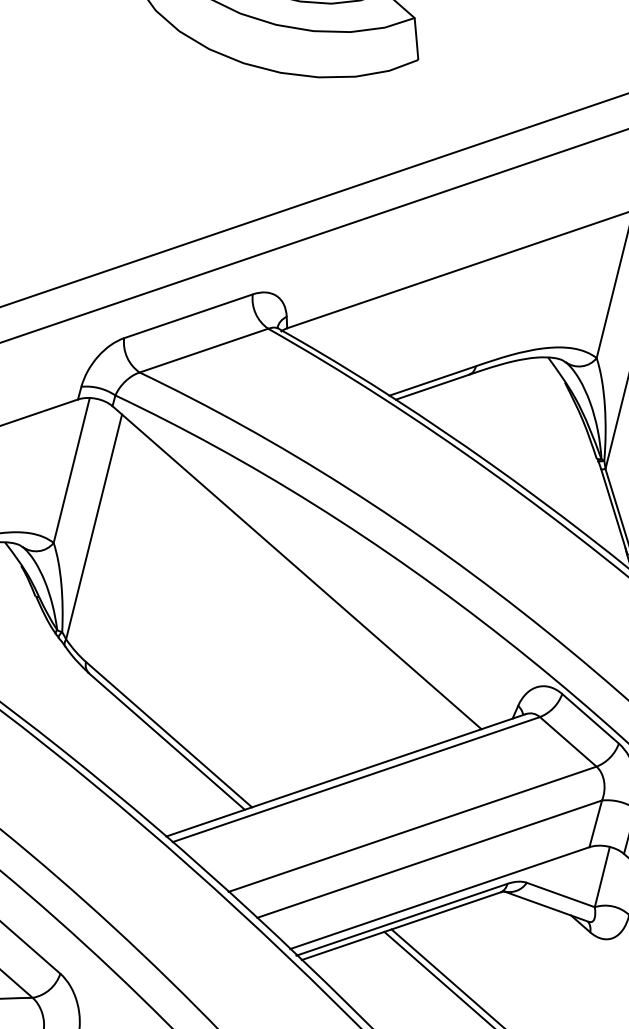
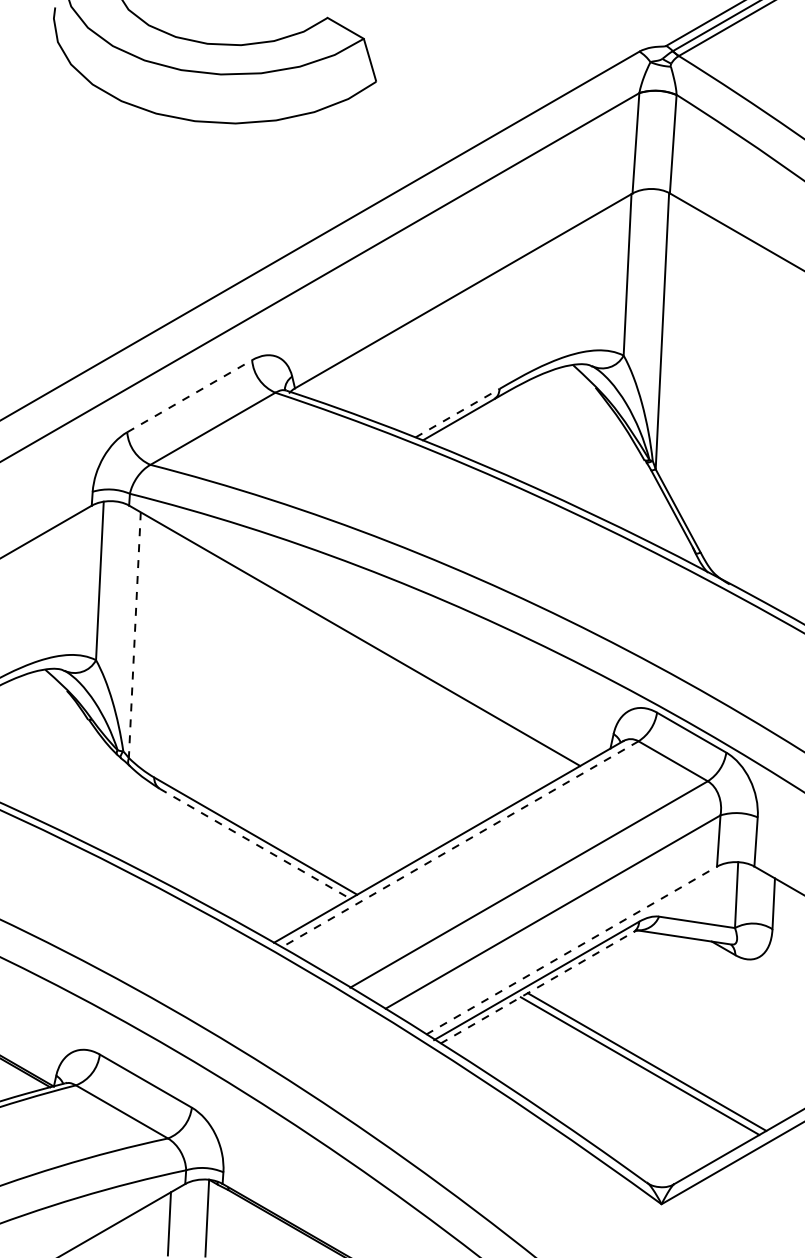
line: (189, 315) -> (190, 395), solid -> dashed
line: (432, 381) -> (457, 413), solid -> dashed
line: (93, 527) -> (134, 635), solid -> dashed
line: (167, 742) -> (255, 844), solid -> dashed
line: (355, 779) -> (459, 844), solid -> dashed
line: (439, 898) -> (571, 950), solid -> dashed
line: (401, 925) -> (537, 987), solid -> dashed

